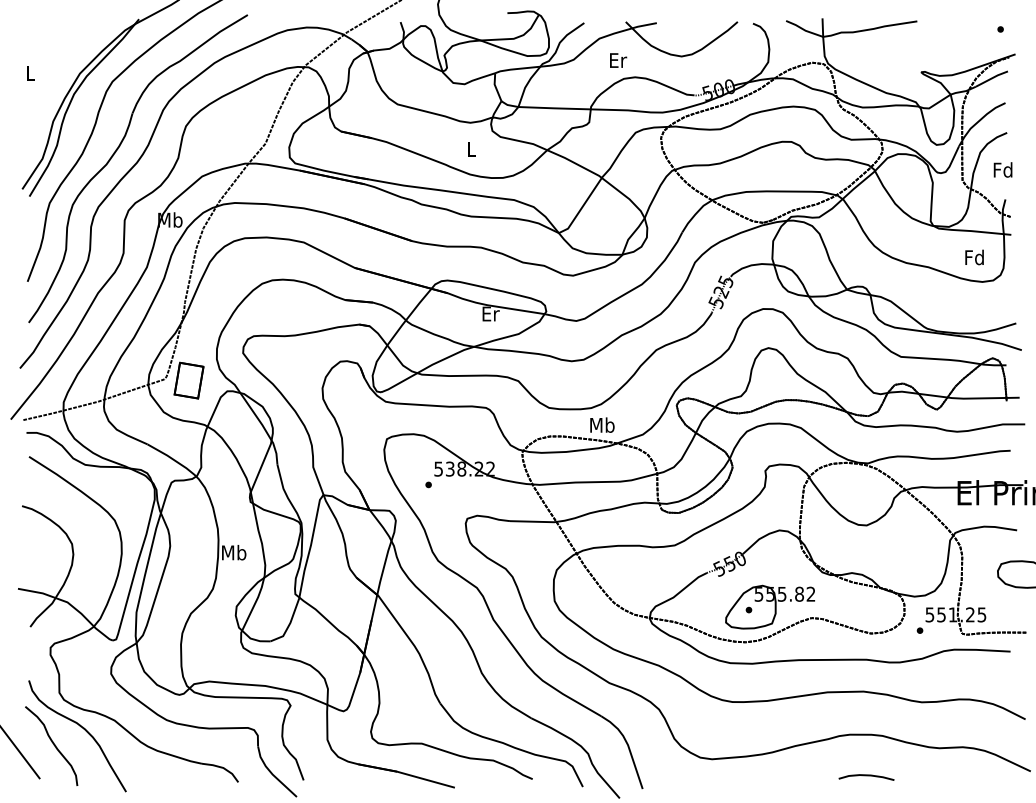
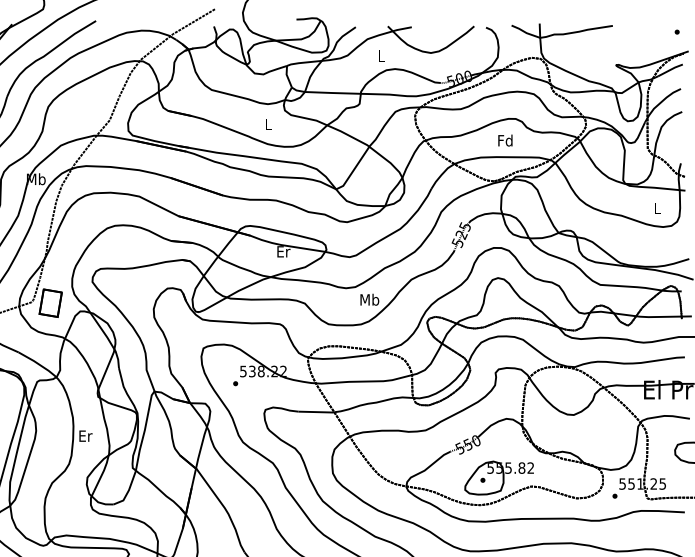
text: (618, 60) -> (382, 56), Er -> L
text: (1002, 169) -> (504, 140), moved
text: (974, 257) -> (657, 208), Fd -> L
text: (602, 424) -> (369, 299), moved
text: (234, 552) -> (85, 435), Mb -> Er

